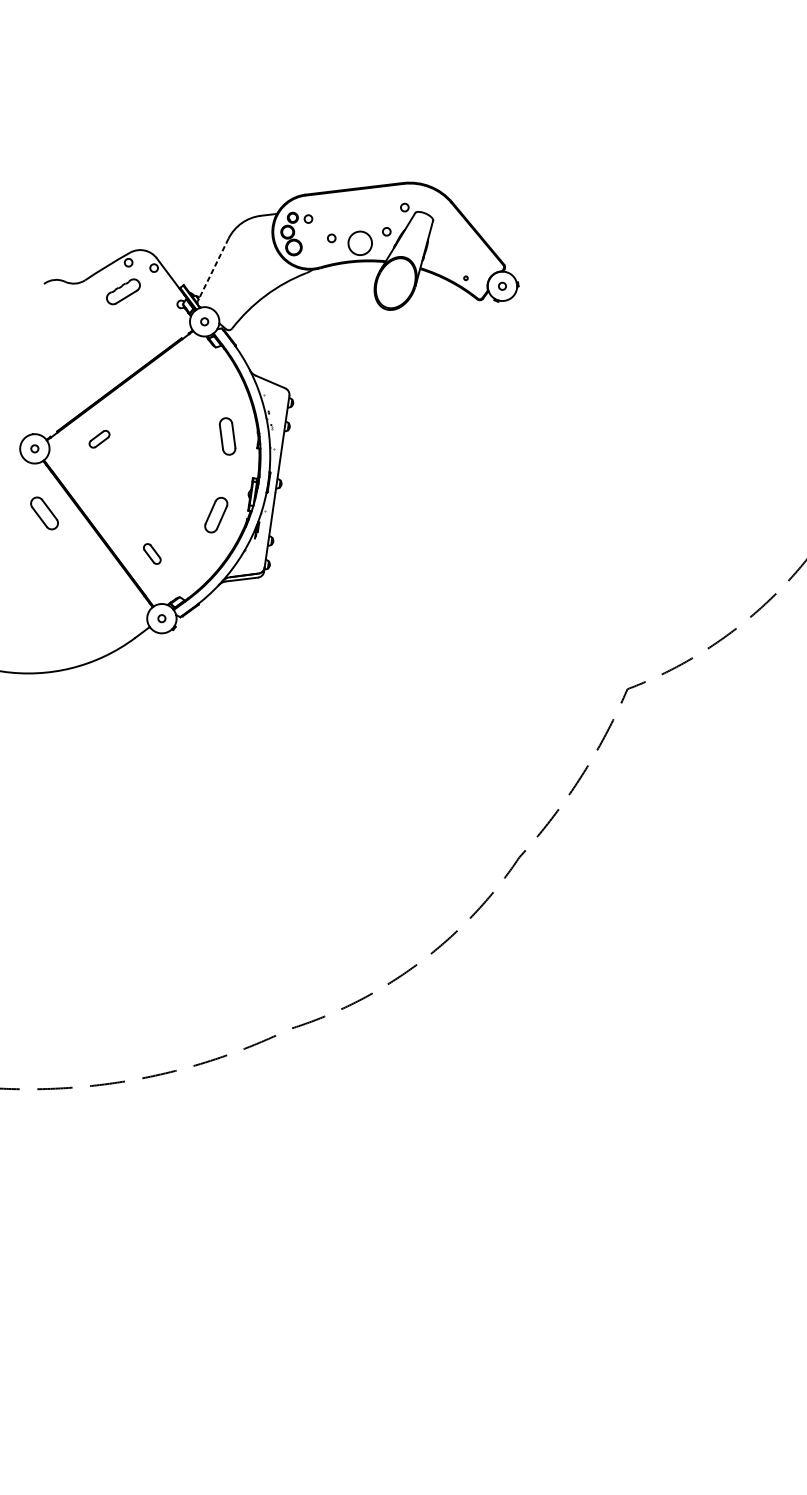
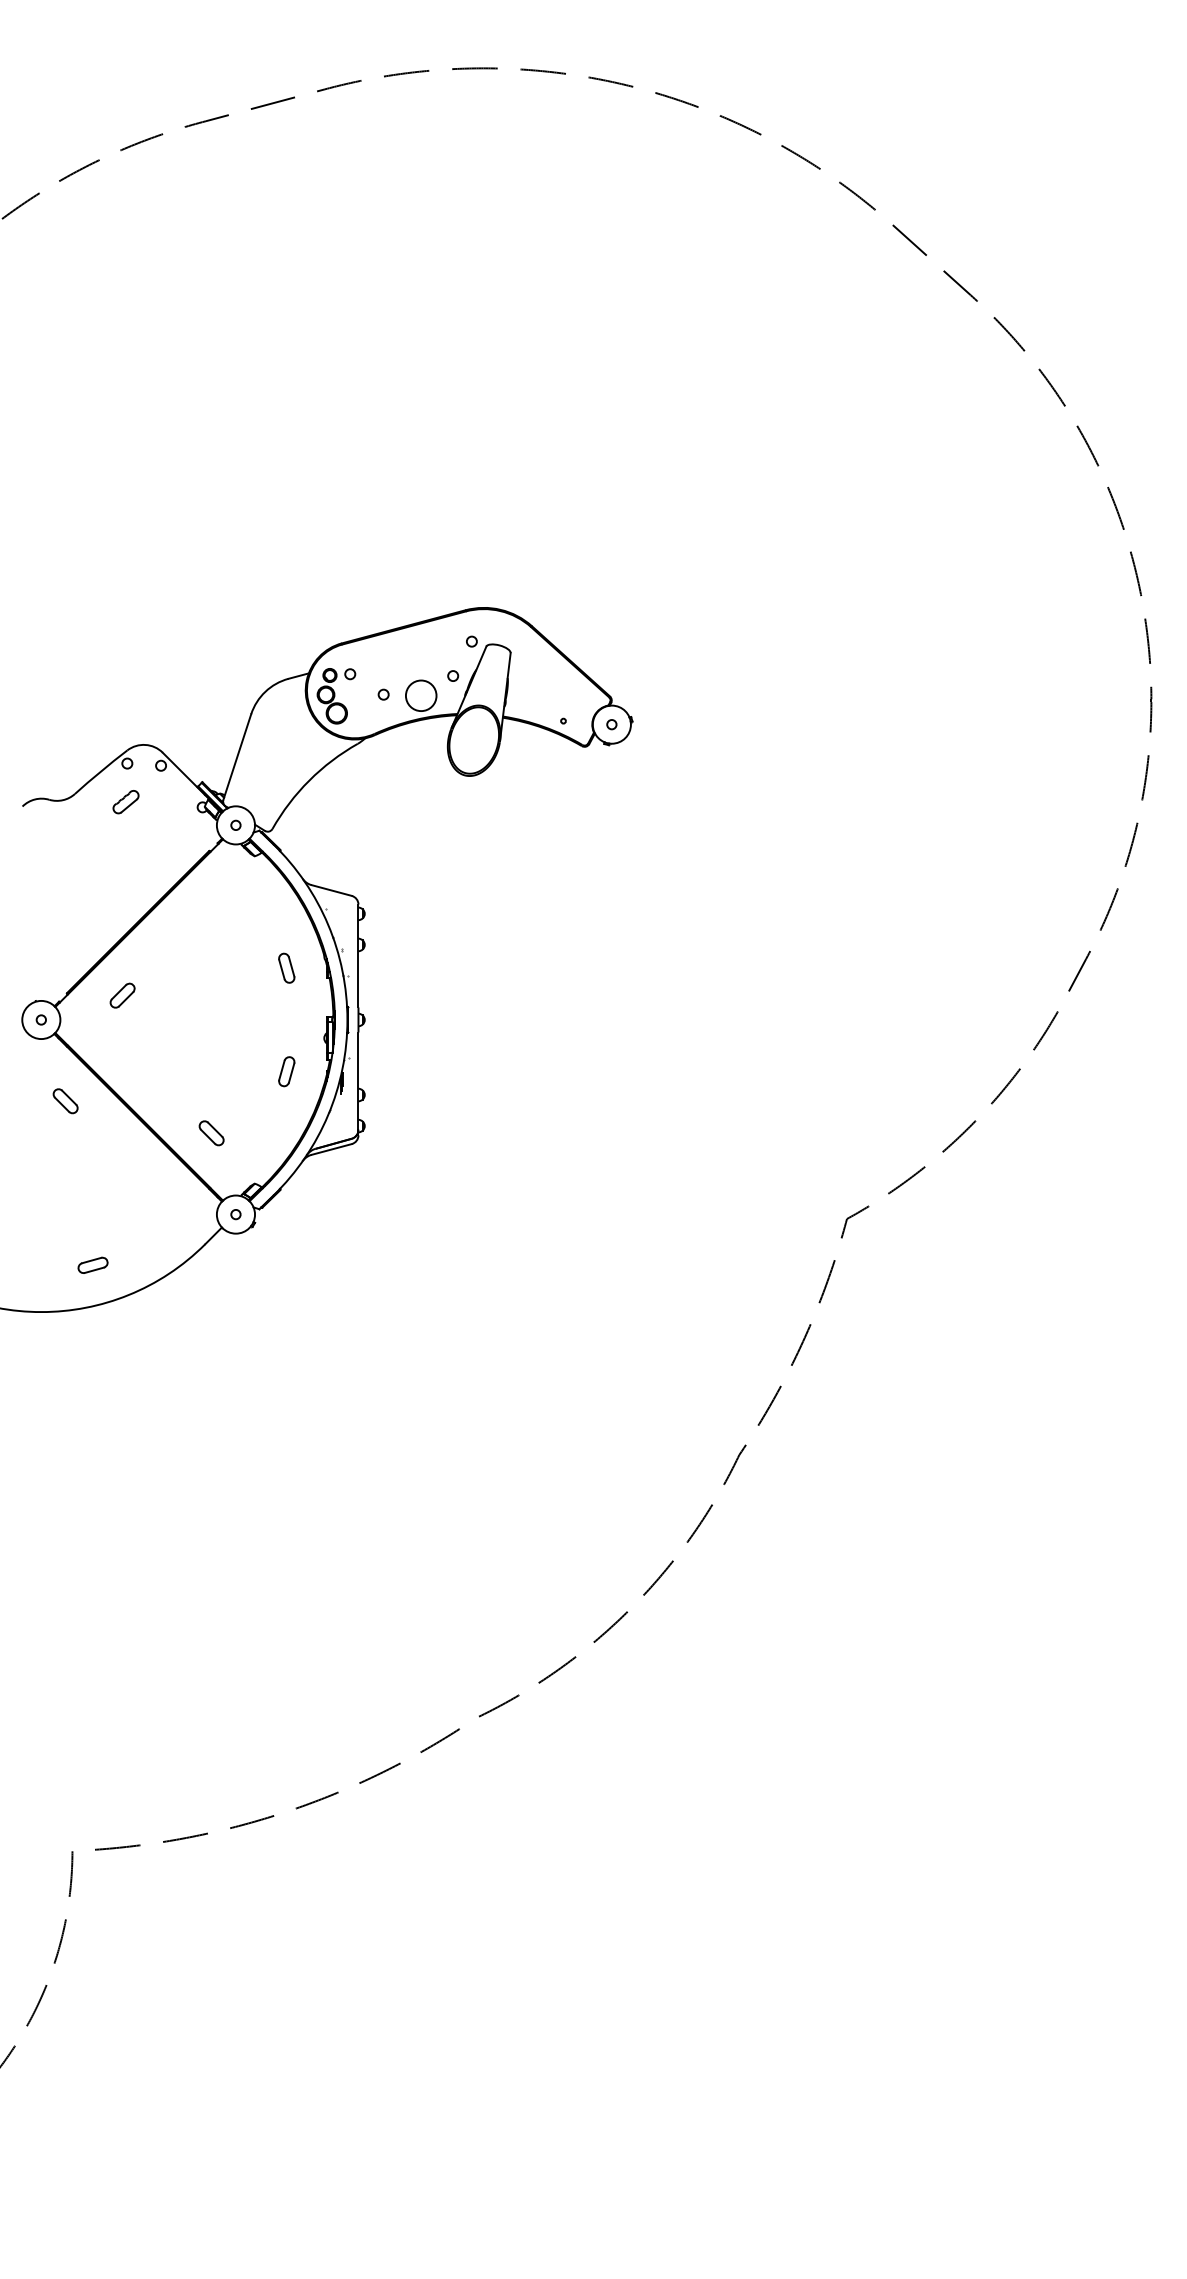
line: (213, 270) -> (237, 757), dashed -> solid
part: (122, 292) -> (125, 802), size x0.62
part: (227, 435) -> (286, 967), size x0.62
part: (44, 513) -> (65, 1101), size x0.62
part: (216, 515) -> (286, 1071), size x0.62
part: (47, 640) -> (92, 1264), added

